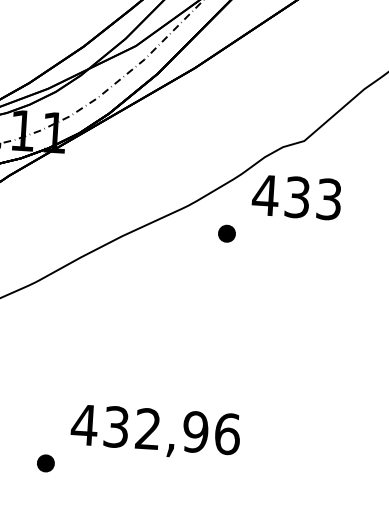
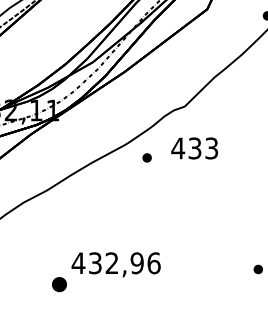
text: (296, 197) -> (194, 148), moved
part: (45, 462) -> (59, 284), size x1.6

